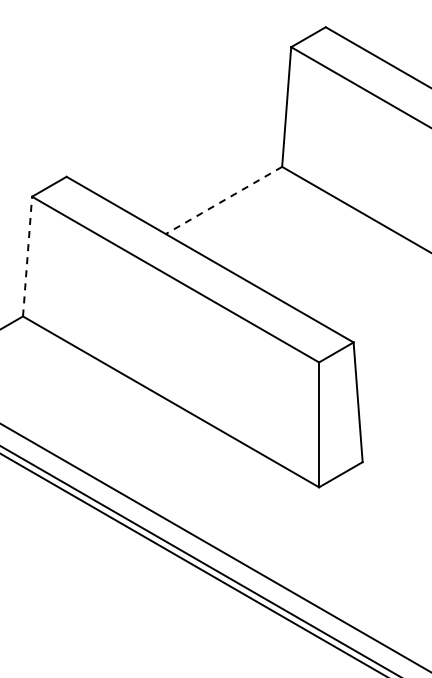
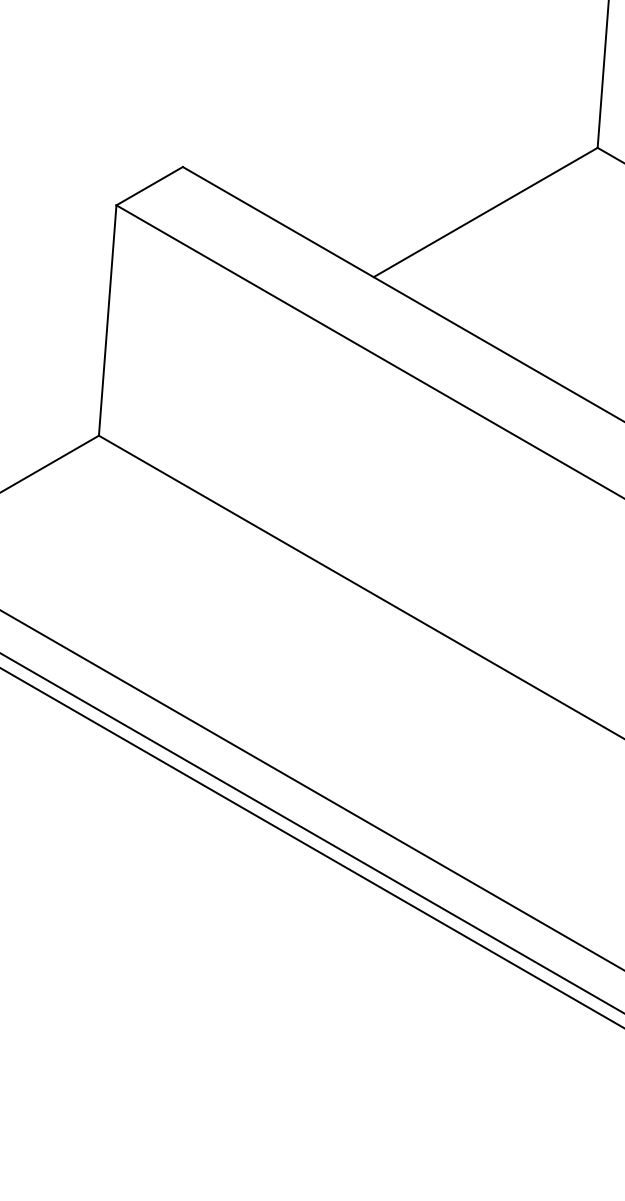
line: (223, 200) -> (484, 212), dashed -> solid
line: (27, 256) -> (107, 320), dashed -> solid

